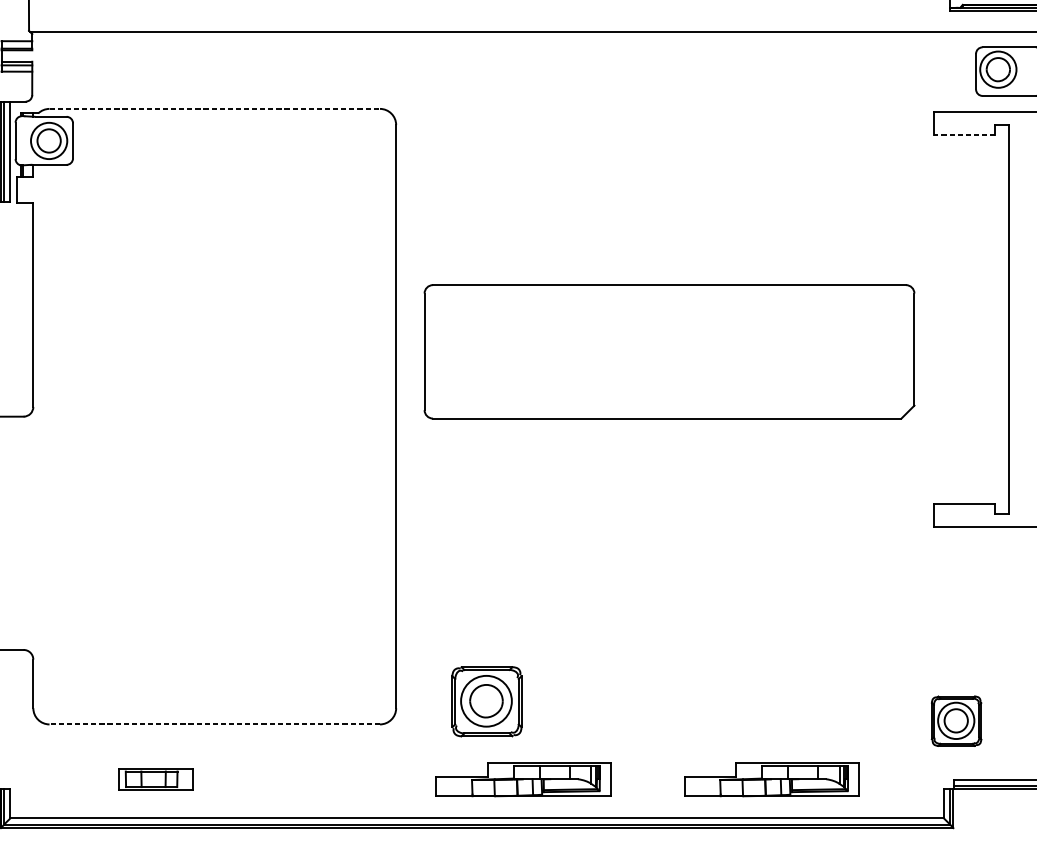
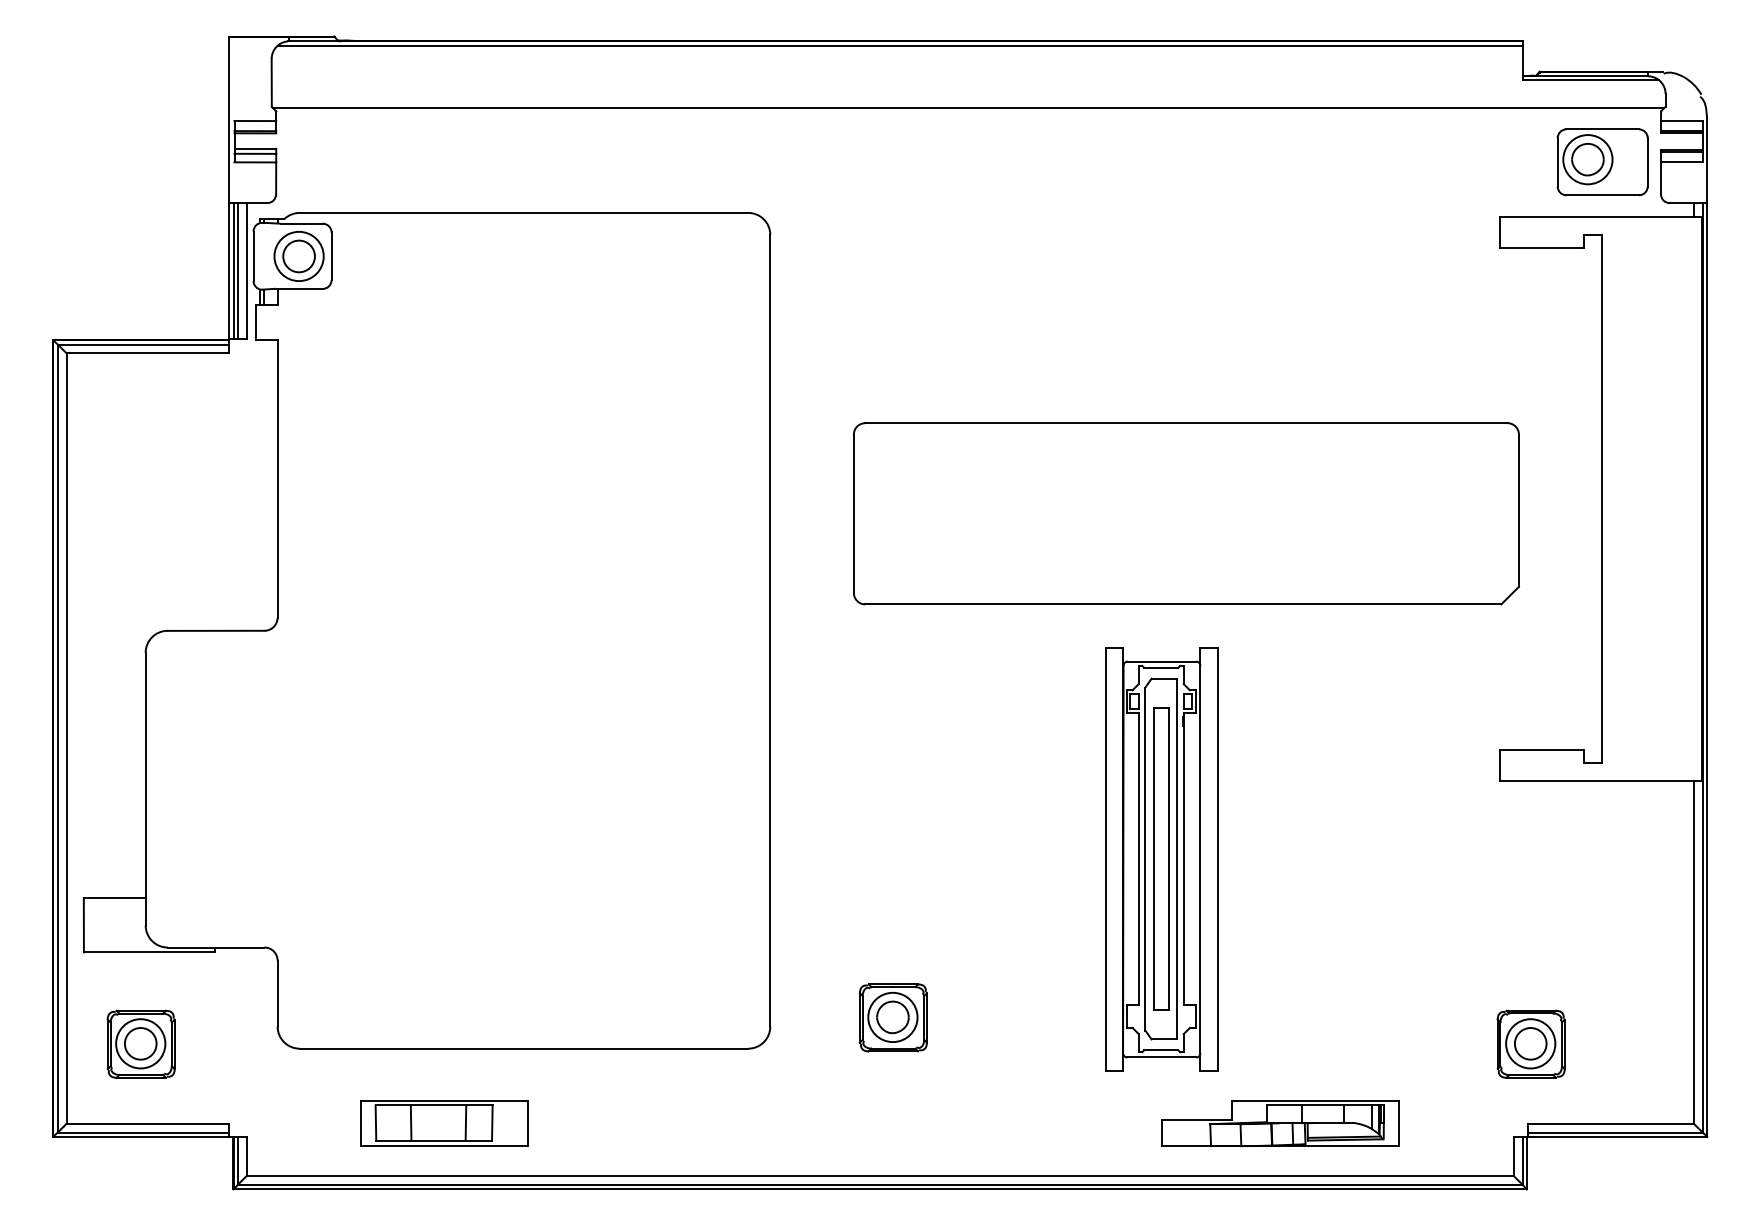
line: (215, 109) -> (524, 213), dashed -> solid
line: (964, 135) -> (1541, 248), dashed -> solid
part: (669, 351) -> (1186, 513), moved
part: (684, 585) -> (1161, 859), added
part: (486, 701) -> (892, 1017), size x0.71
line: (214, 724) -> (523, 1048), dashed -> solid
part: (156, 779) -> (444, 1123), size x1.67
part: (523, 779) -> (943, 1123), removed

